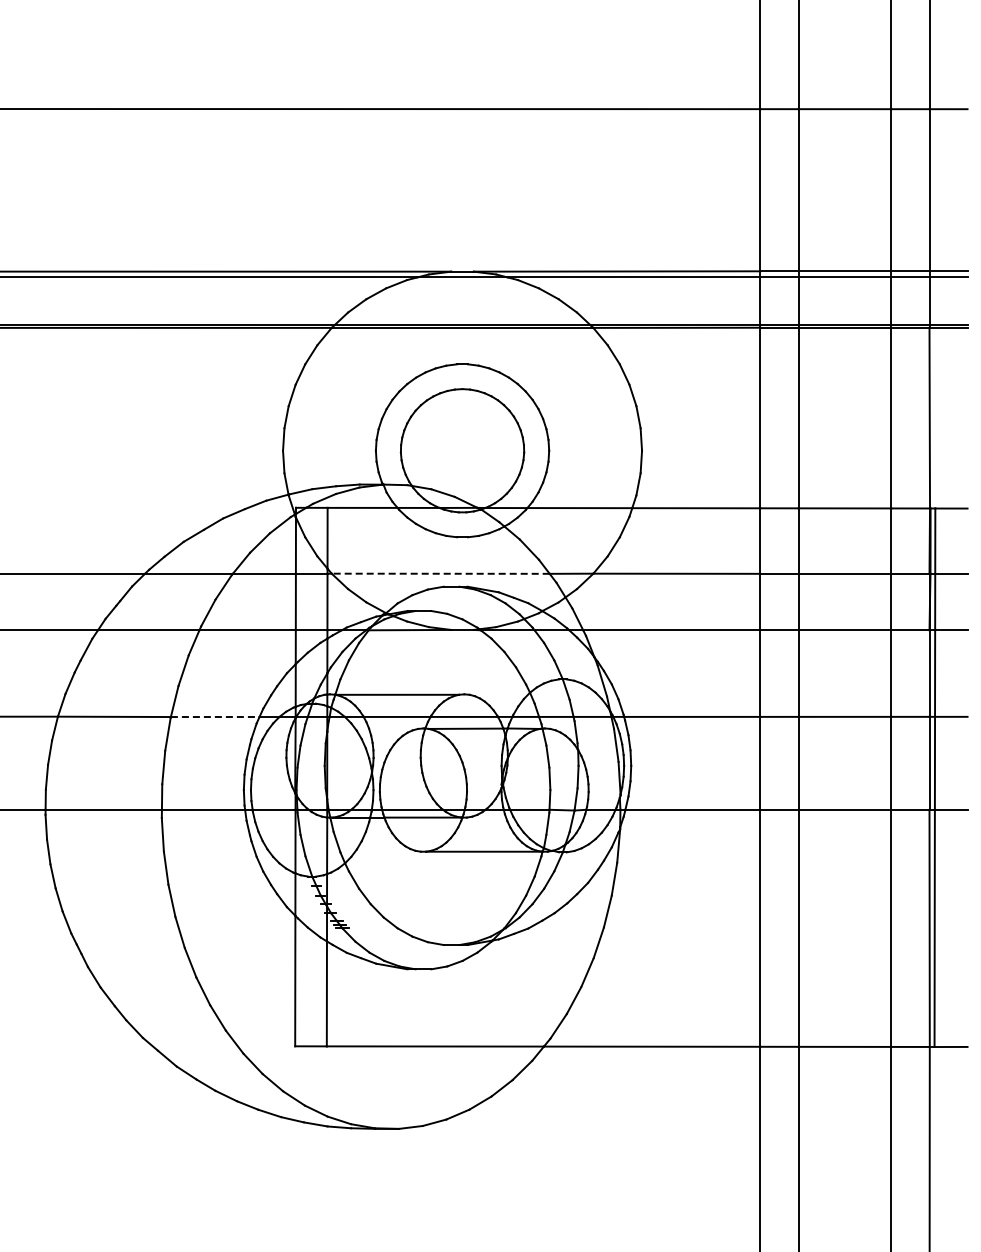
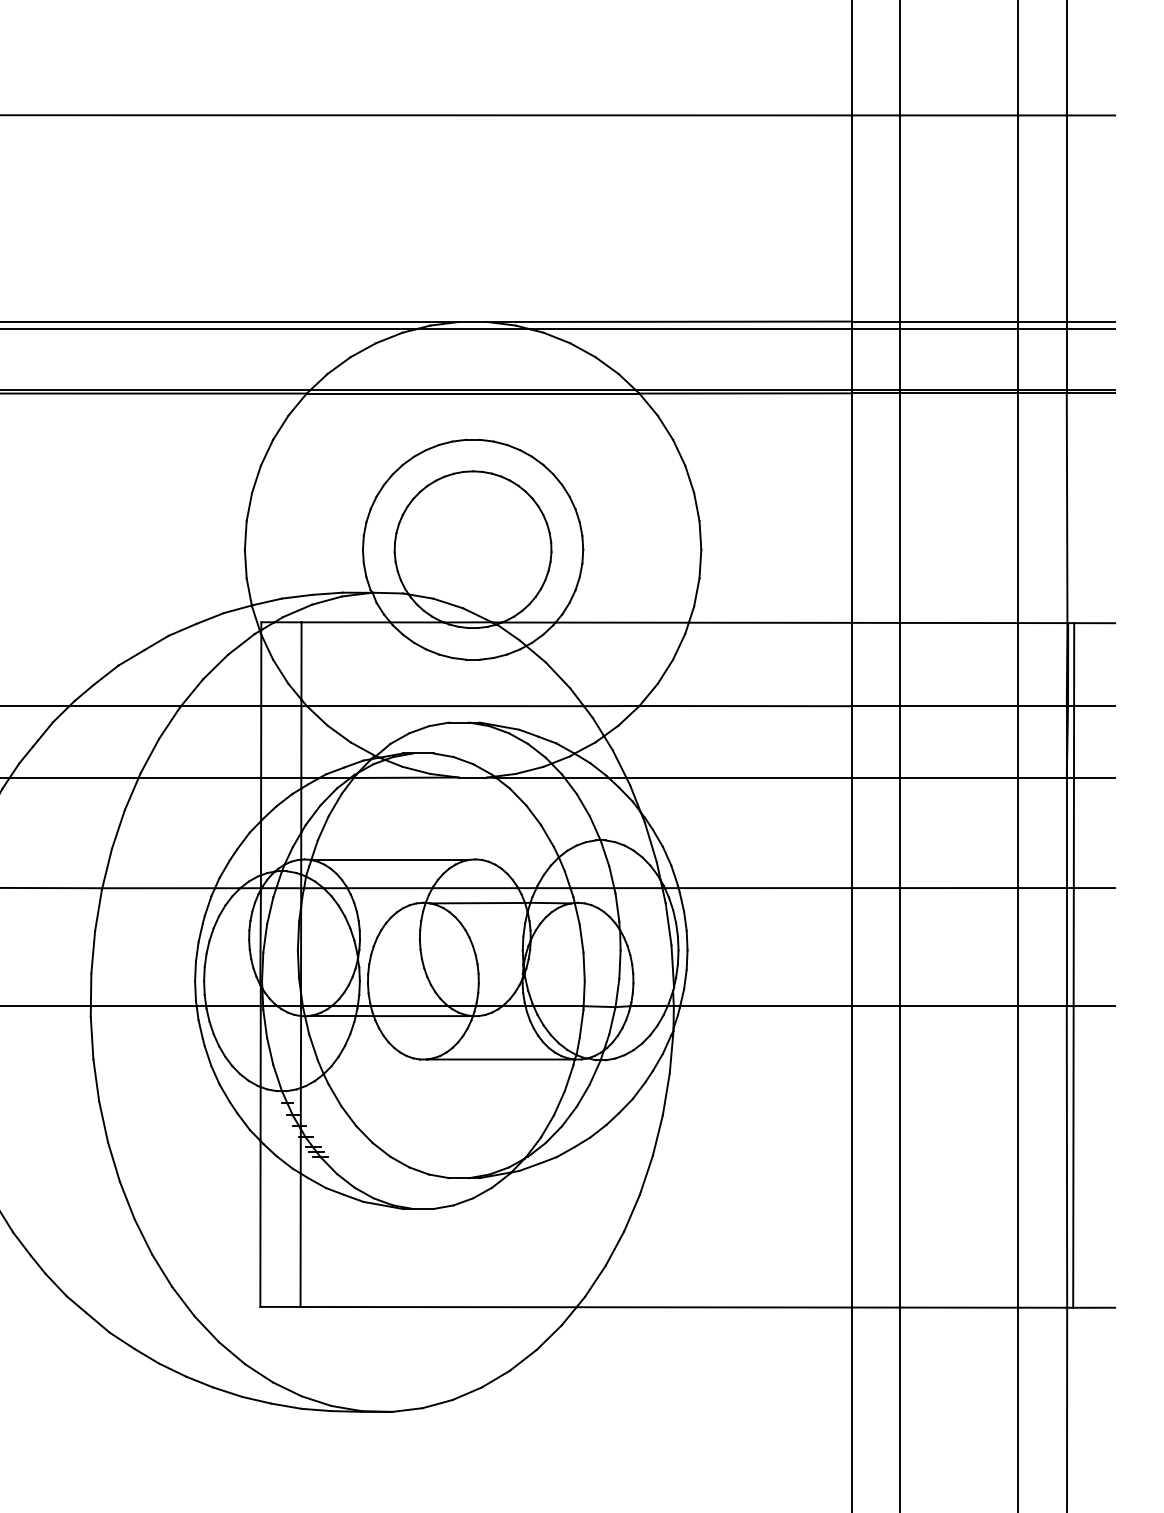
line: (440, 573) -> (445, 705), dashed -> solid
line: (215, 717) -> (159, 888), dashed -> solid

